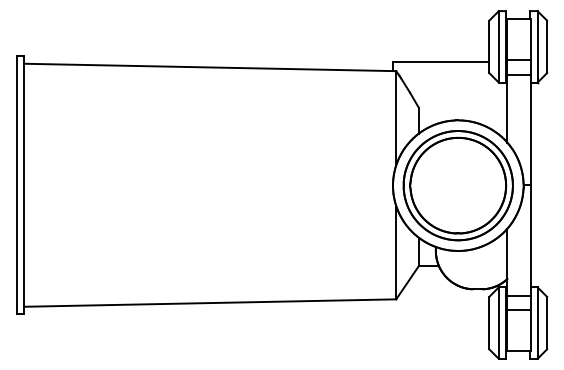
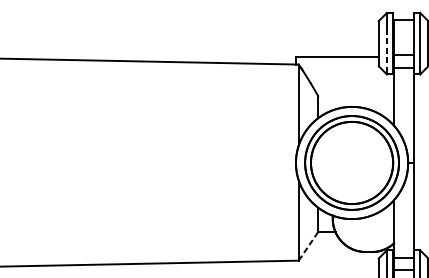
line: (498, 56) -> (386, 51), solid -> dashed
line: (407, 282) -> (308, 246), solid -> dashed

